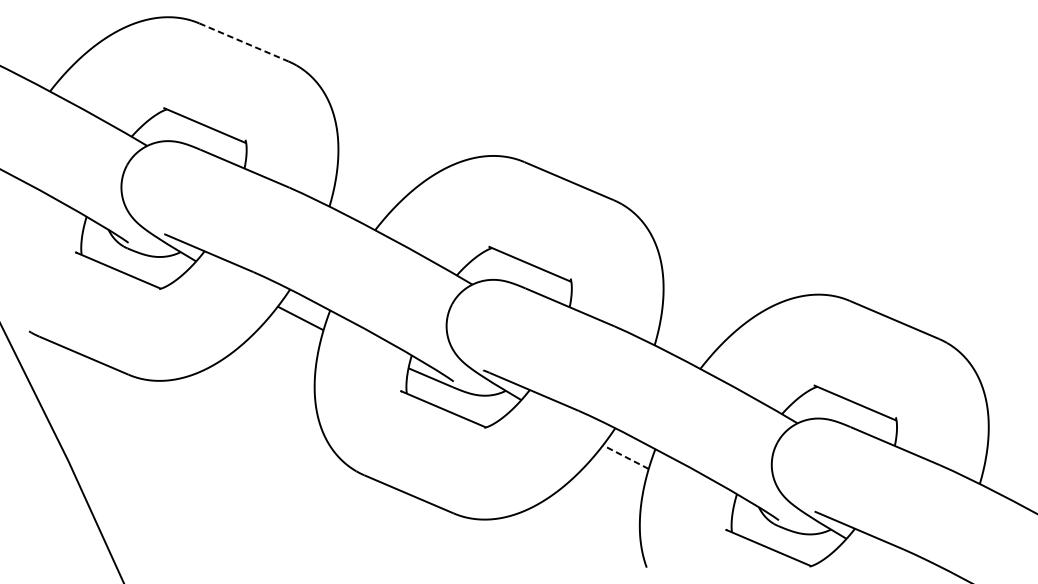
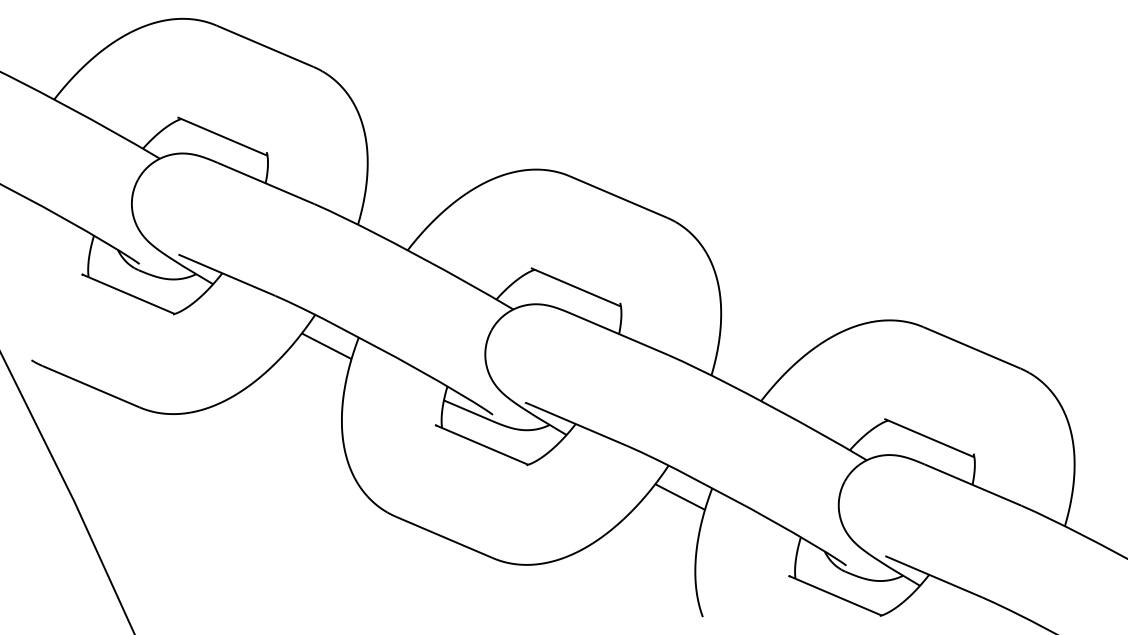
line: (244, 42) -> (265, 46), dashed -> solid
line: (626, 457) -> (680, 497), dashed -> solid

